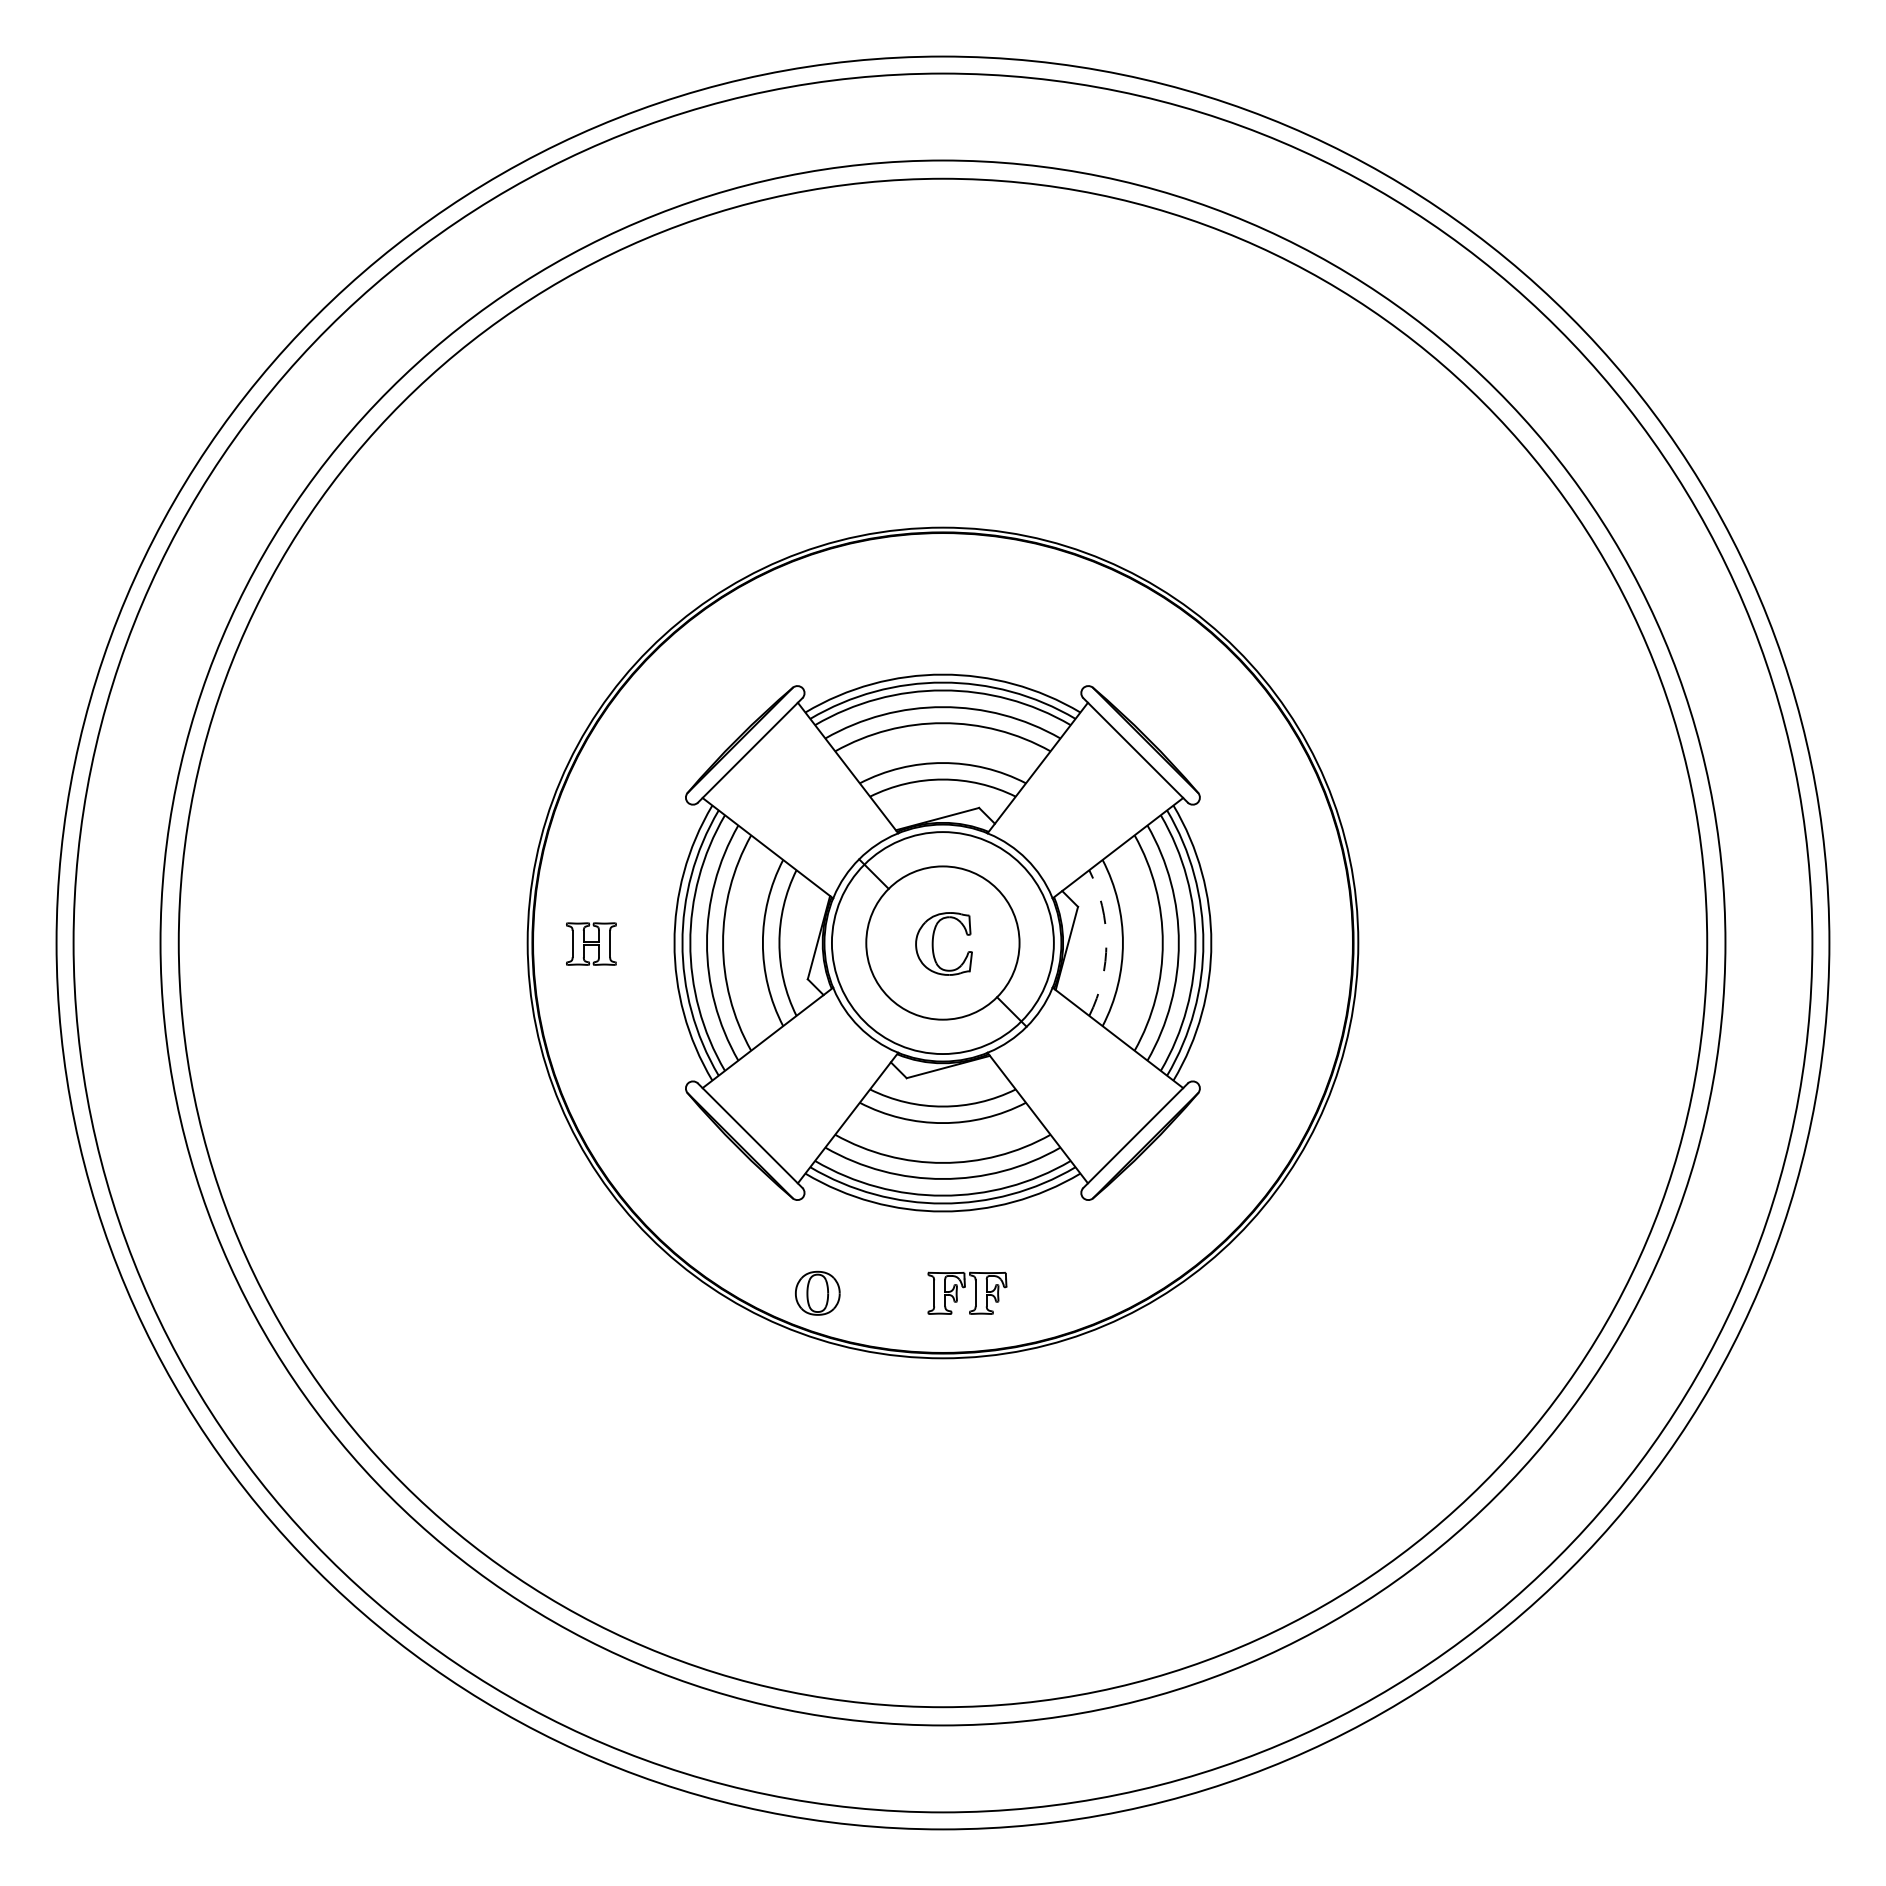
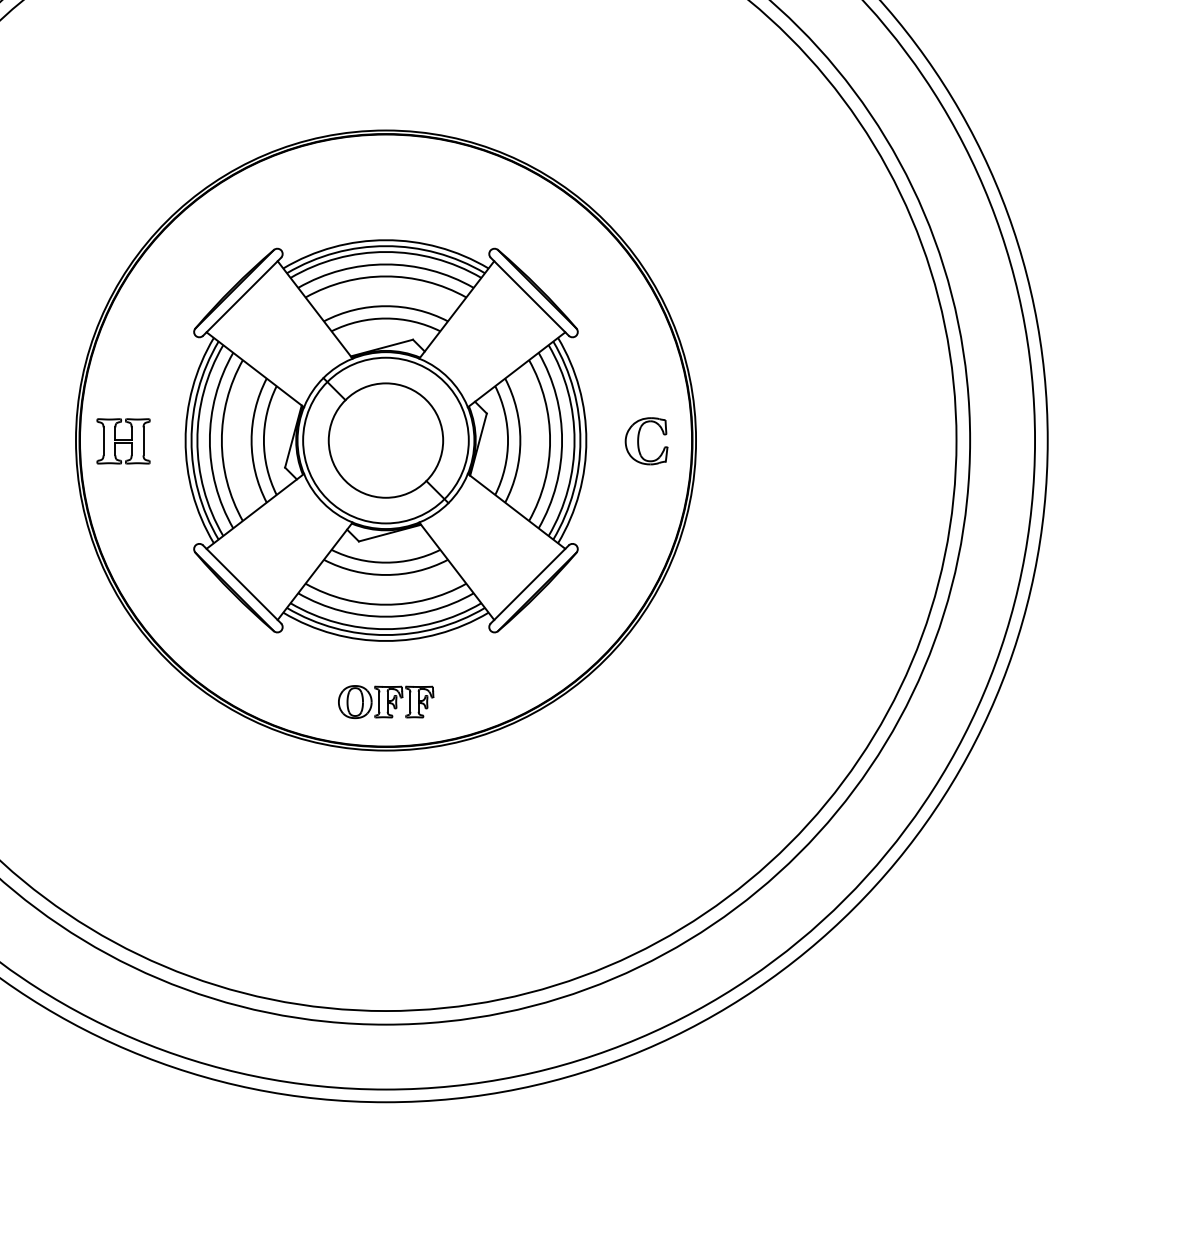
part: (591, 943) -> (123, 440), size x1.43
part: (933, 943) -> (638, 440), moved
arc: (1106, 943) -> (508, 440), dashed -> solid
part: (817, 1292) -> (355, 701), moved

